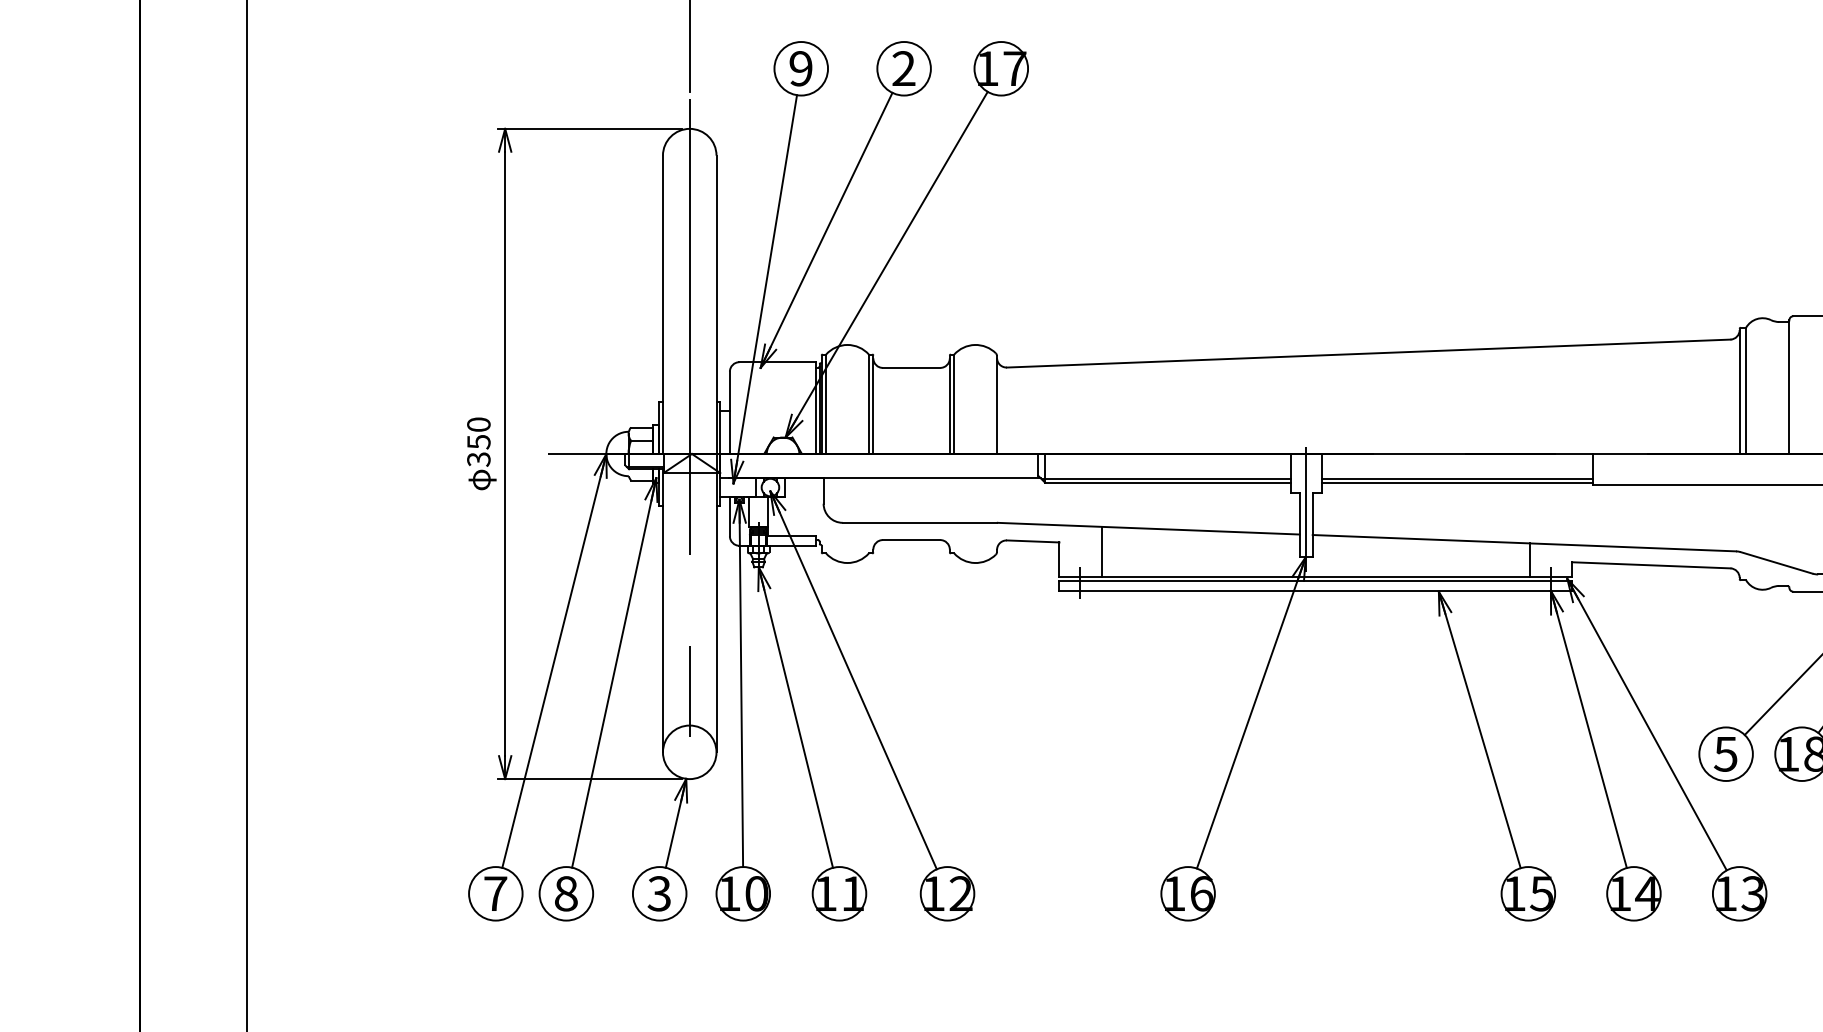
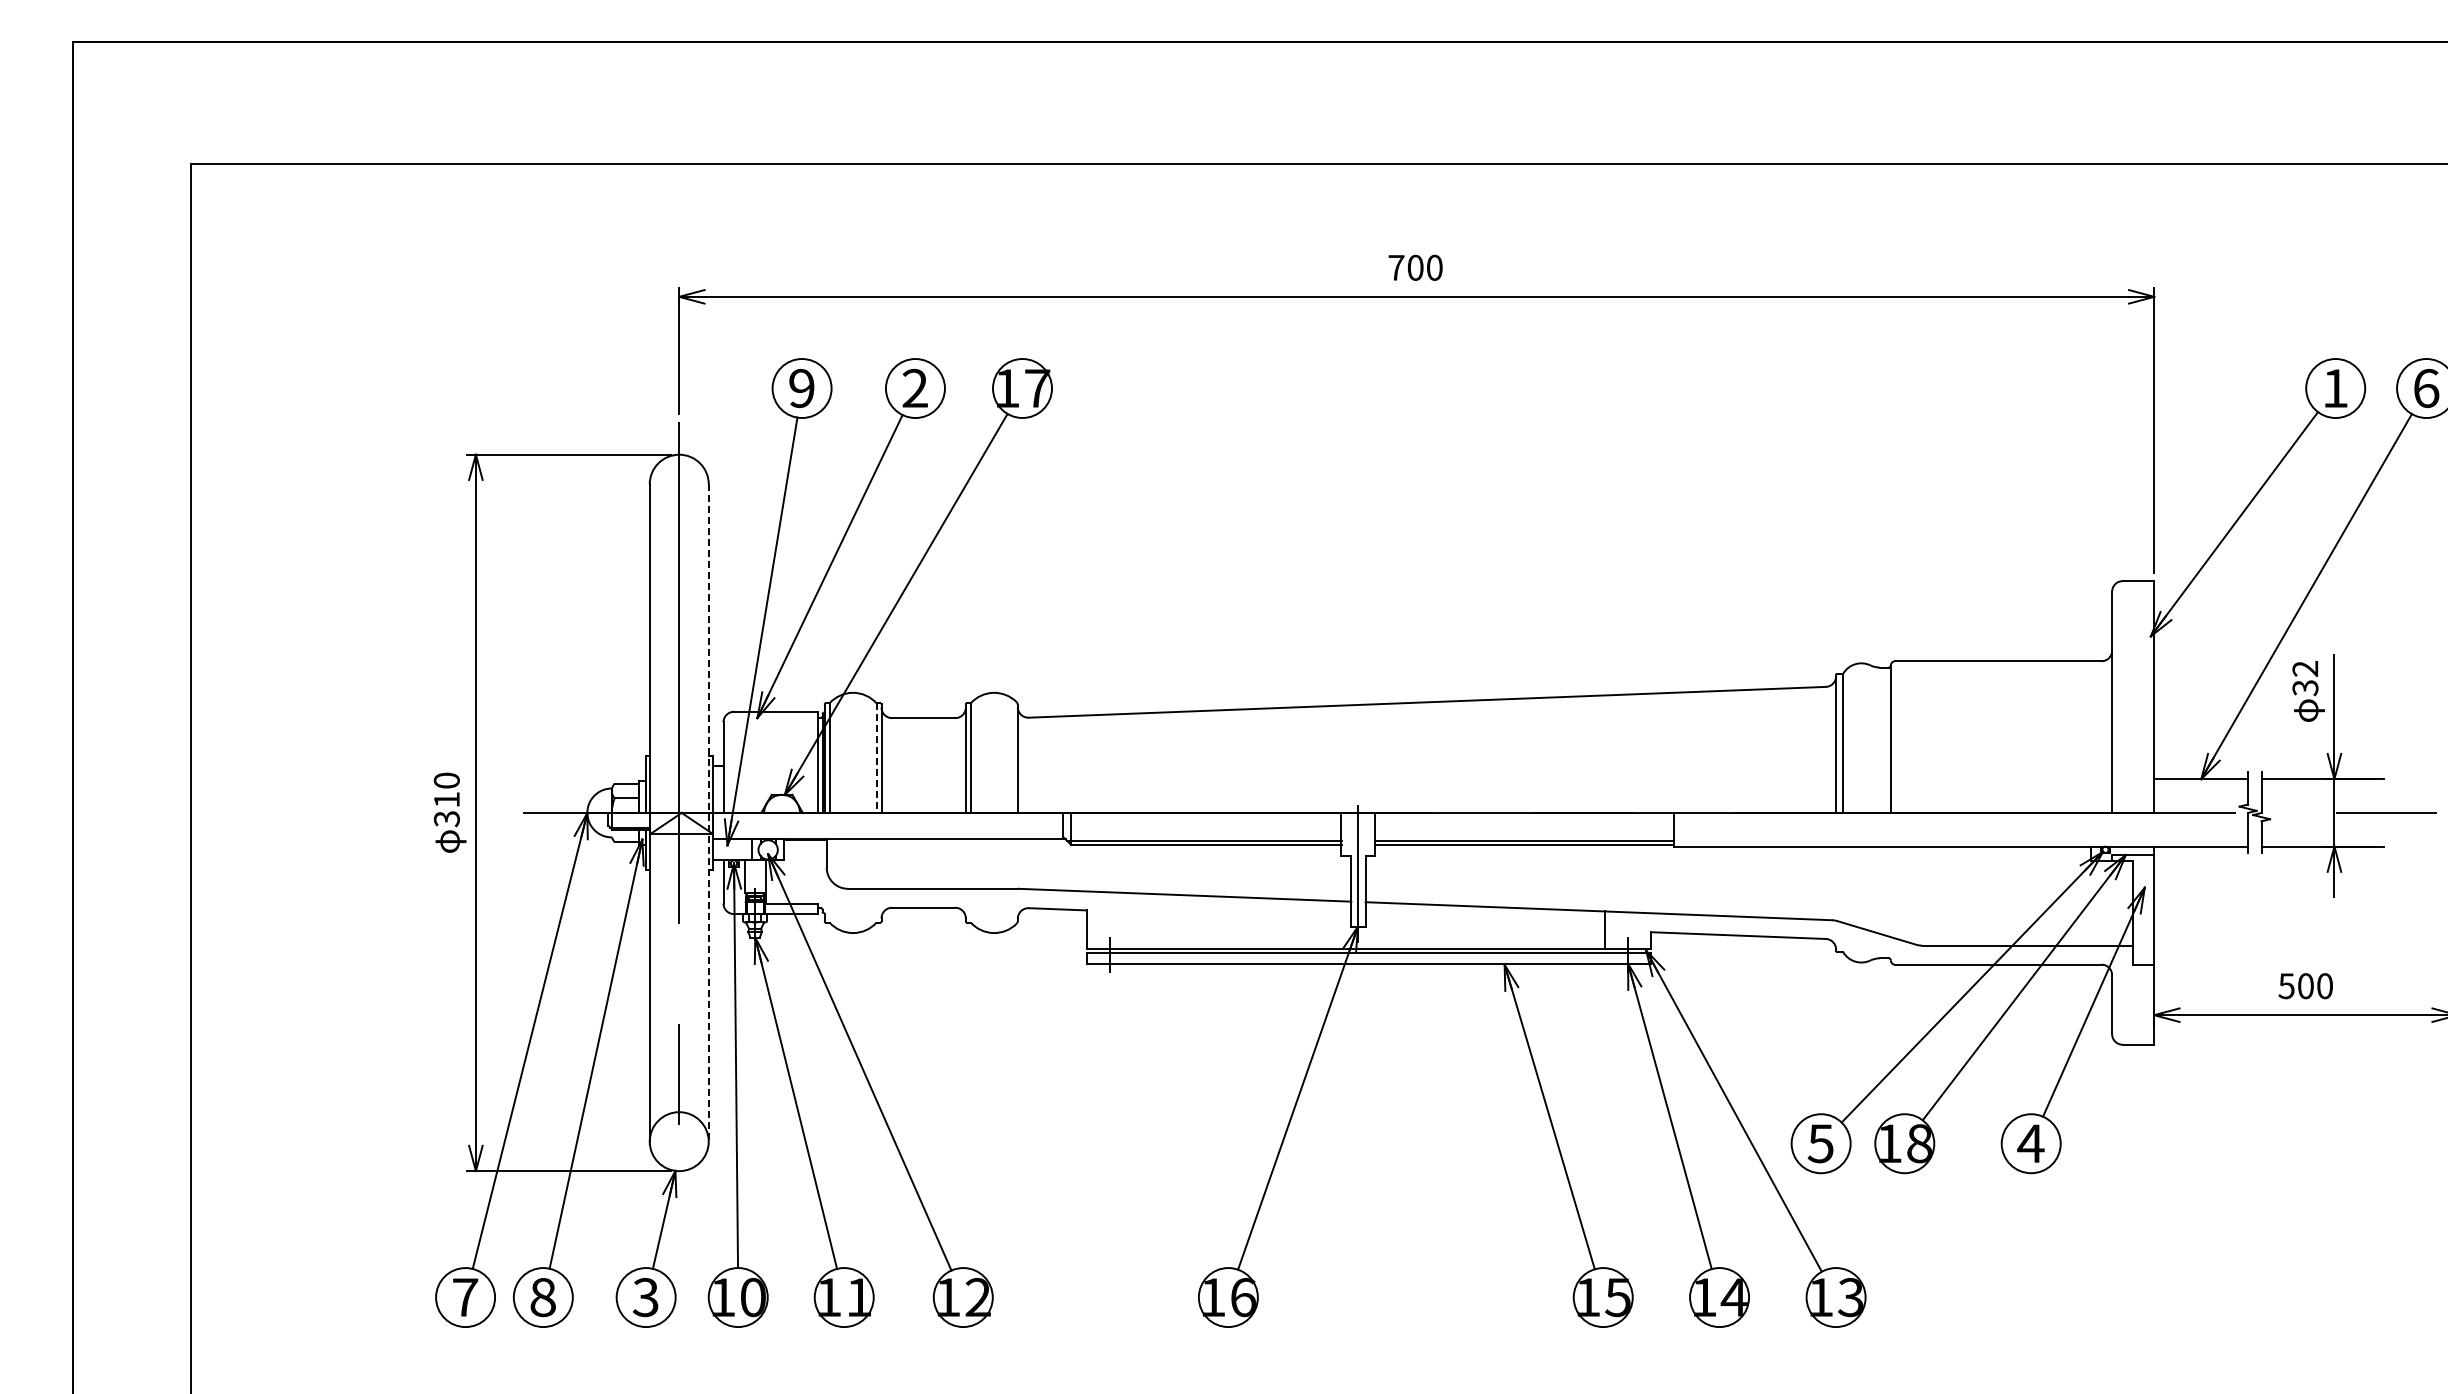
line: (868, 404) -> (876, 758), solid -> dashed
text: (478, 442) -> (446, 800), 350 -> 310
line: (716, 453) -> (708, 812), solid -> dashed
line: (1101, 551) -> (1132, 920), removed

